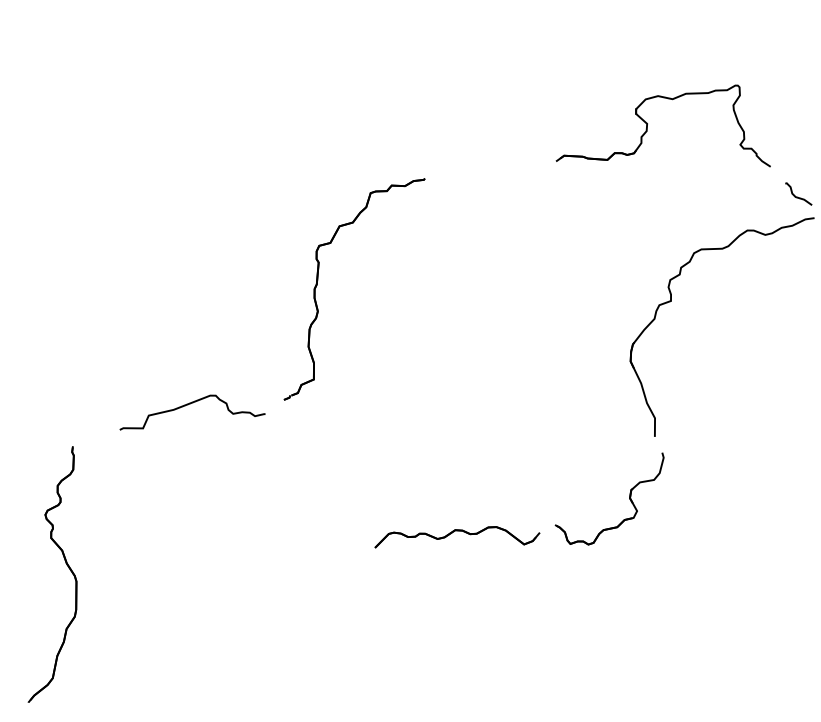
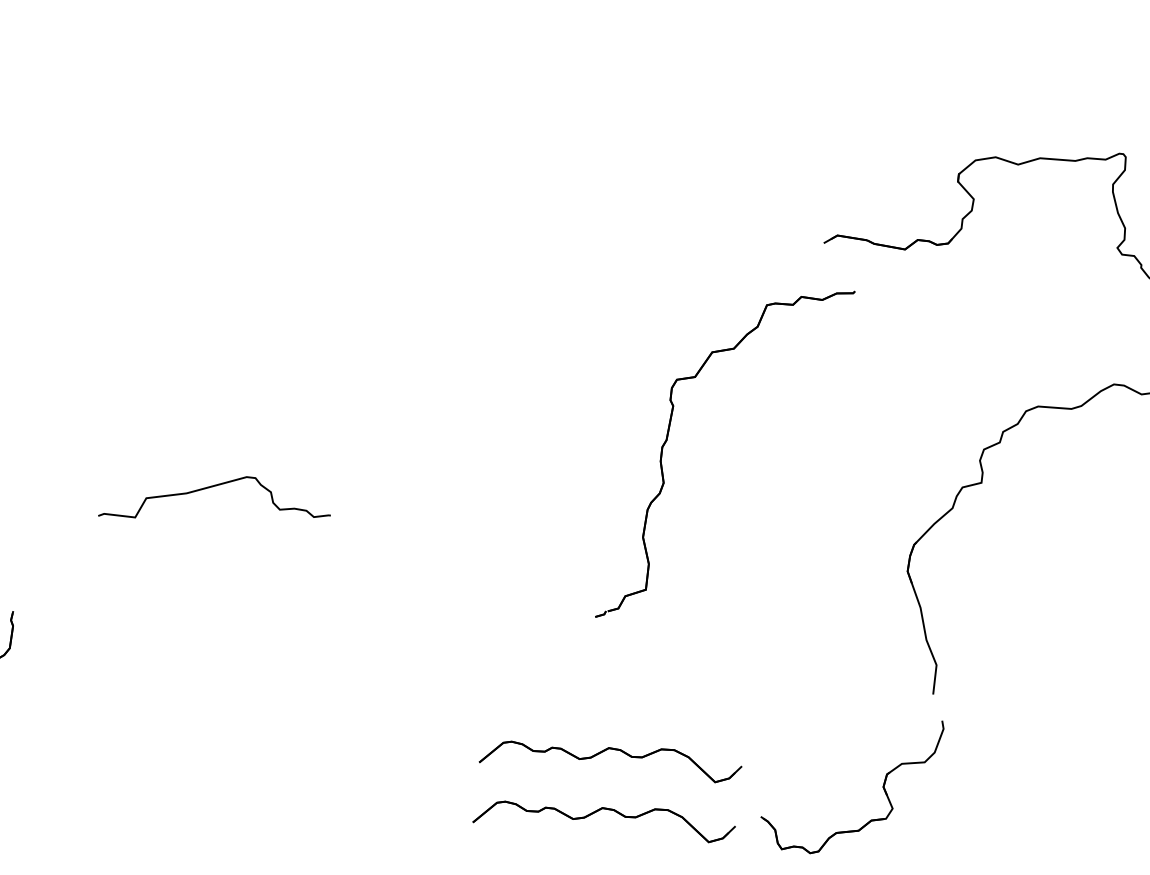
part: (318, 280) -> (669, 434), moved
curve: (188, 405) -> (210, 488), moved
part: (457, 499) -> (611, 760), added

